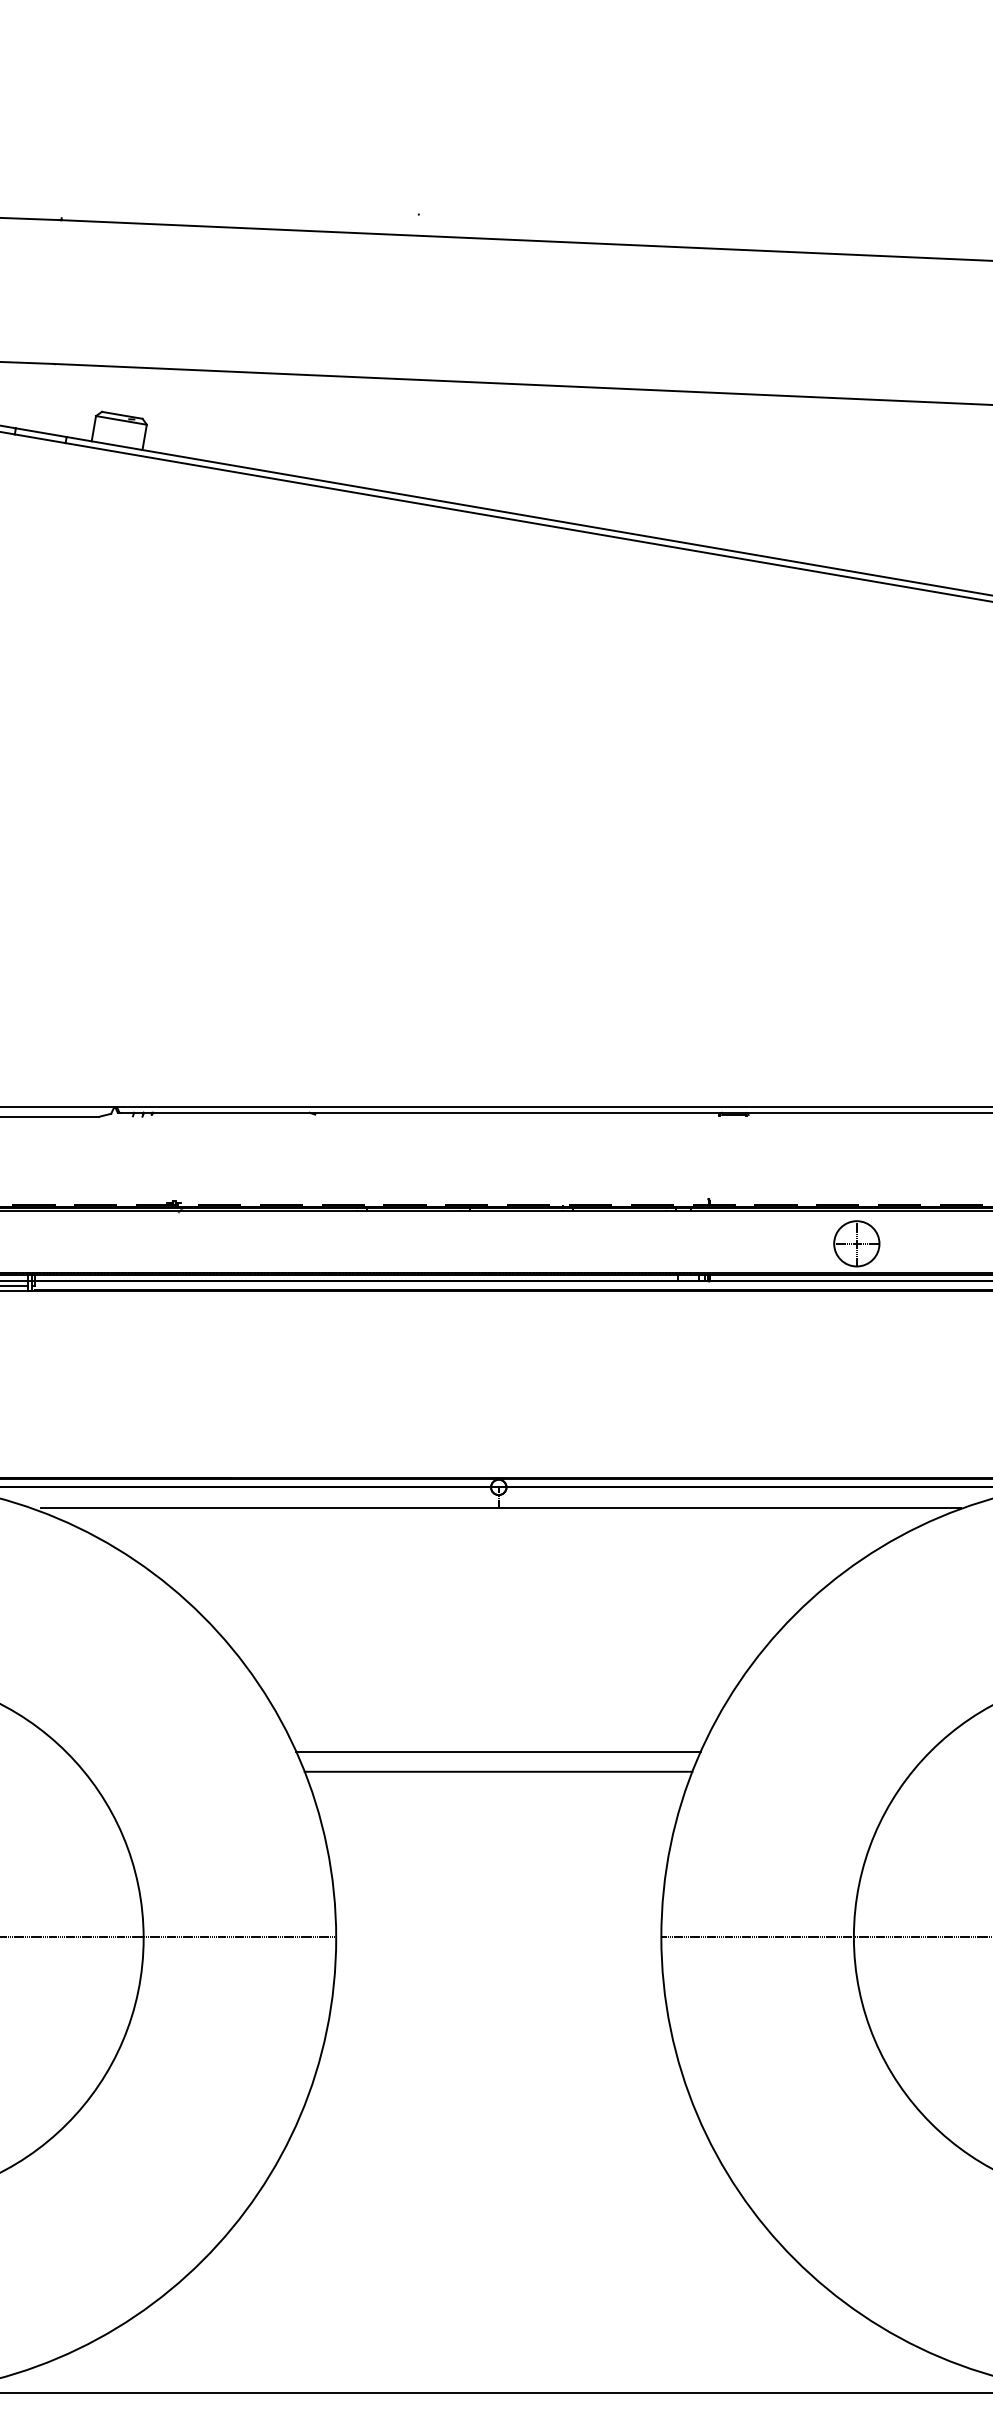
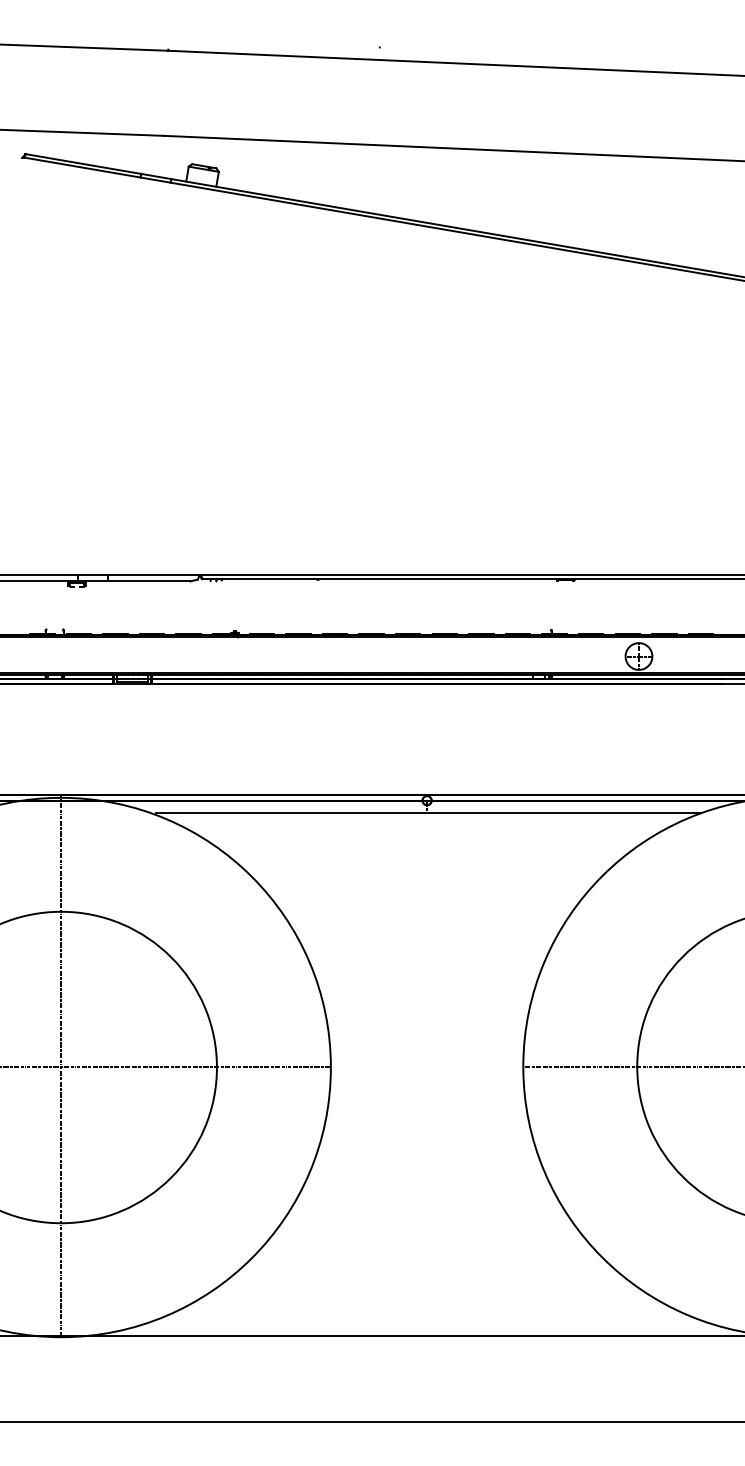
line: (497, 1752) -> (426, 957), removed
line: (497, 1771) -> (426, 968), removed

